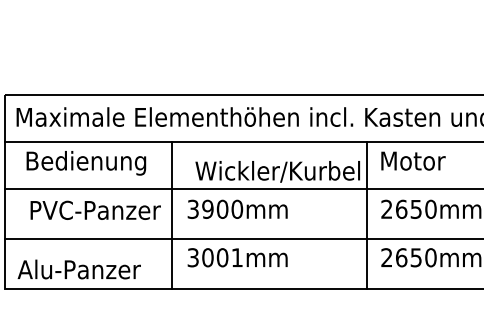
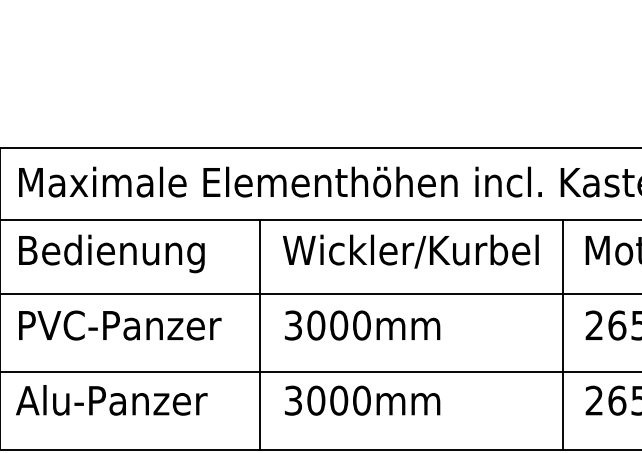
text: (86, 163) -> (112, 254), moved
text: (277, 171) -> (410, 251), moved
text: (95, 209) -> (119, 324), moved
text: (207, 209) -> (315, 325), 3900mm -> 3000mm
text: (237, 257) -> (362, 400), 3001mm -> 3000mm
text: (78, 269) -> (110, 400), moved

